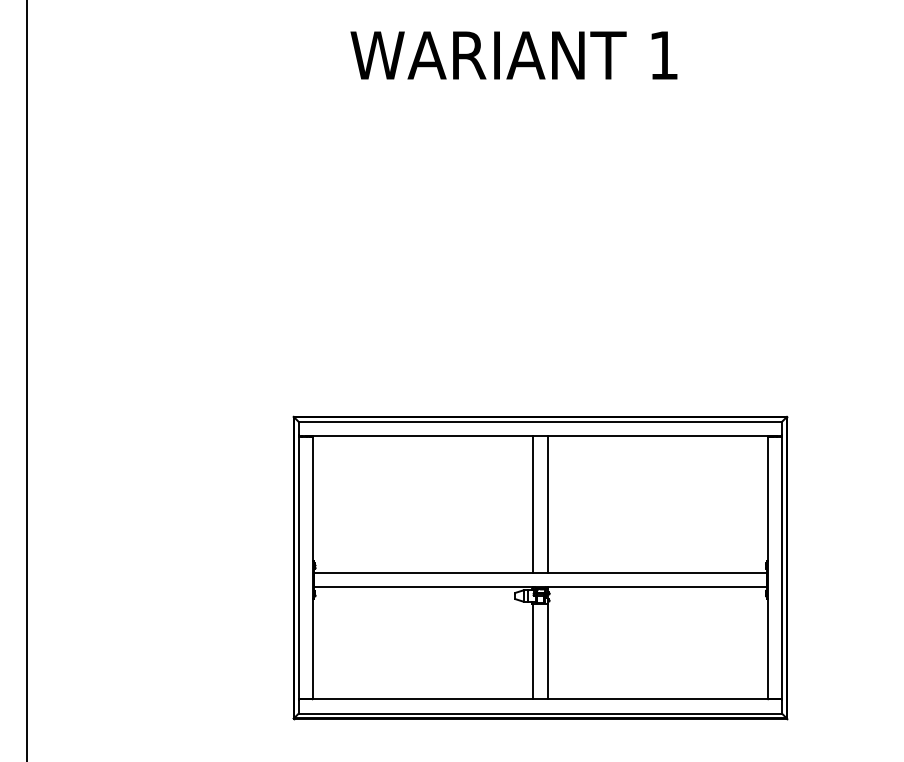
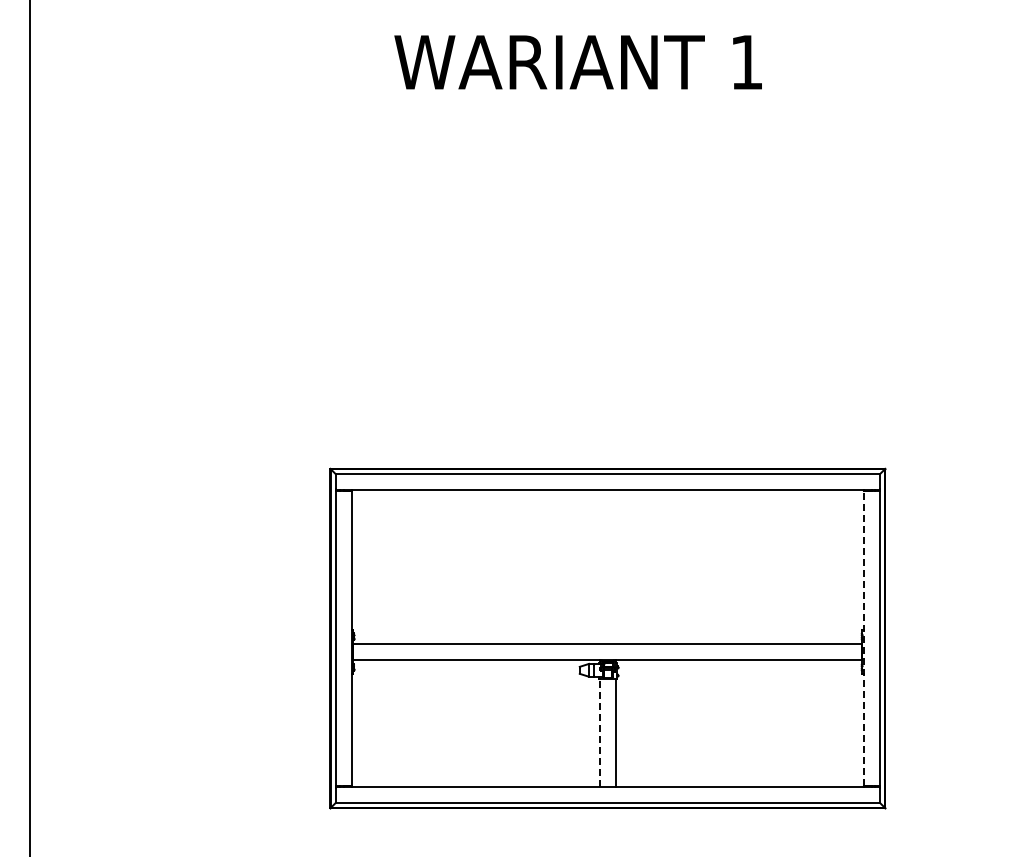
line: (532, 503) -> (599, 566), removed
line: (547, 503) -> (615, 566), removed
line: (767, 567) -> (863, 638), solid -> dashed
line: (532, 651) -> (599, 732), solid -> dashed

